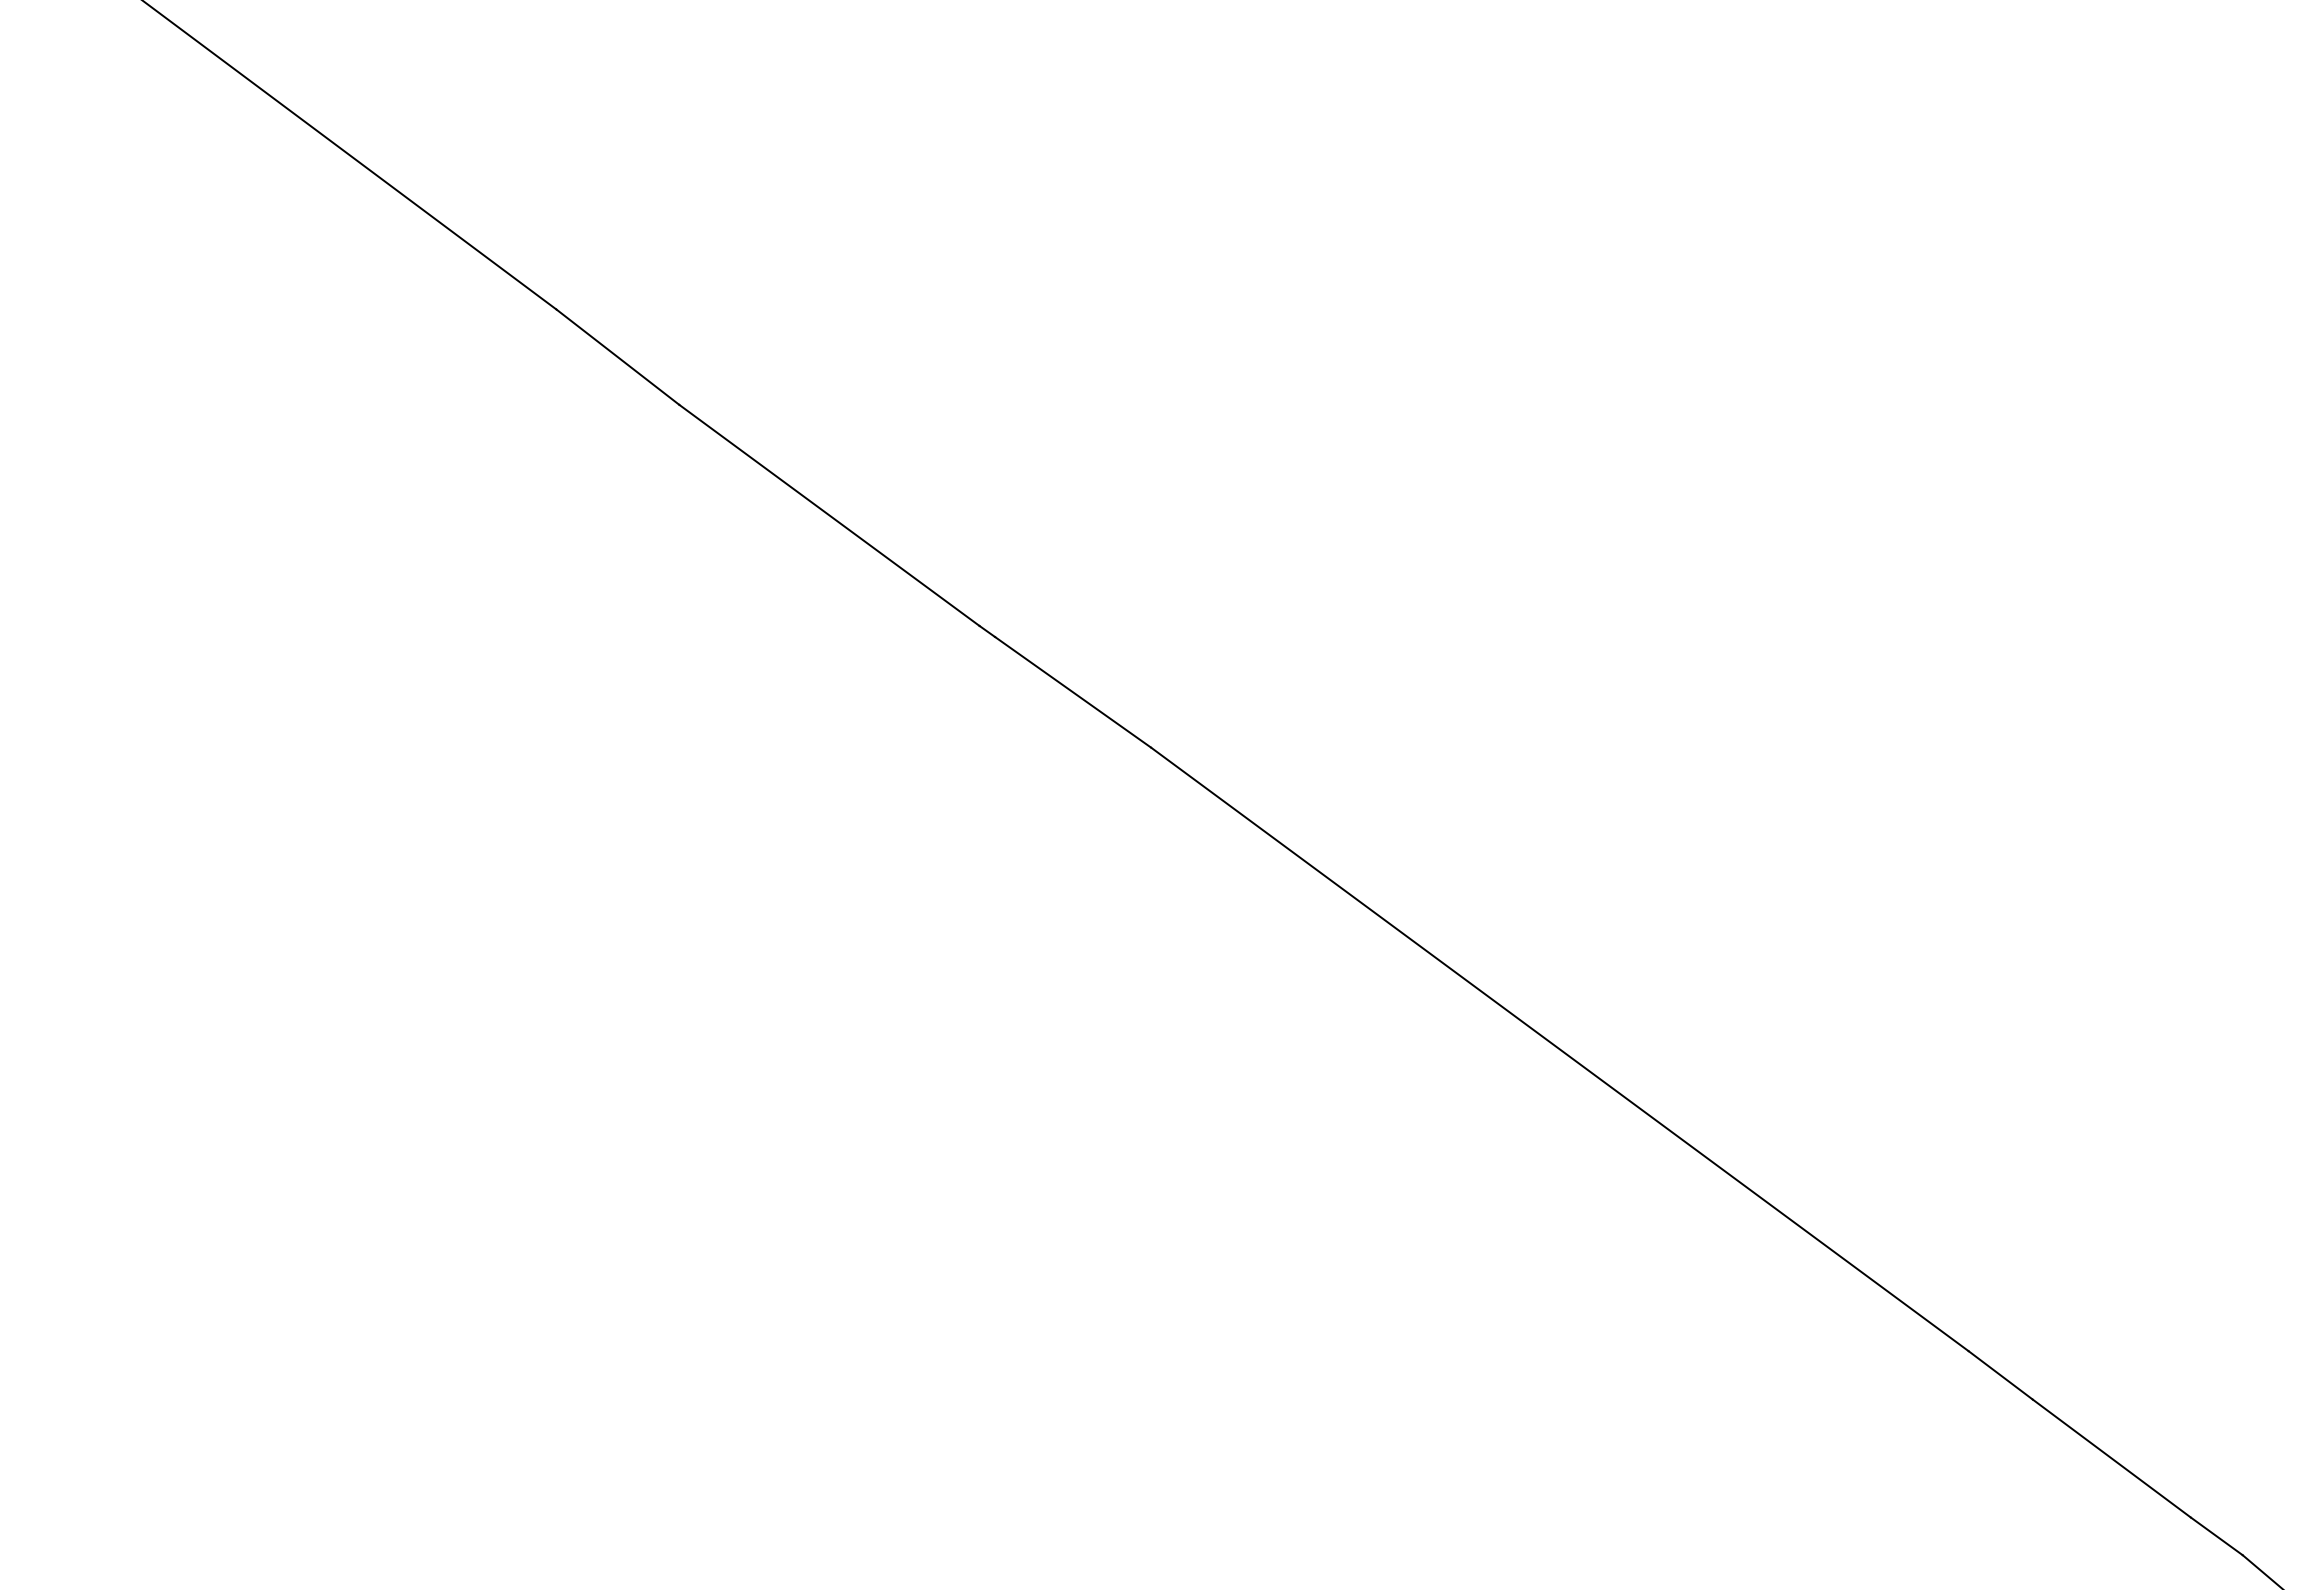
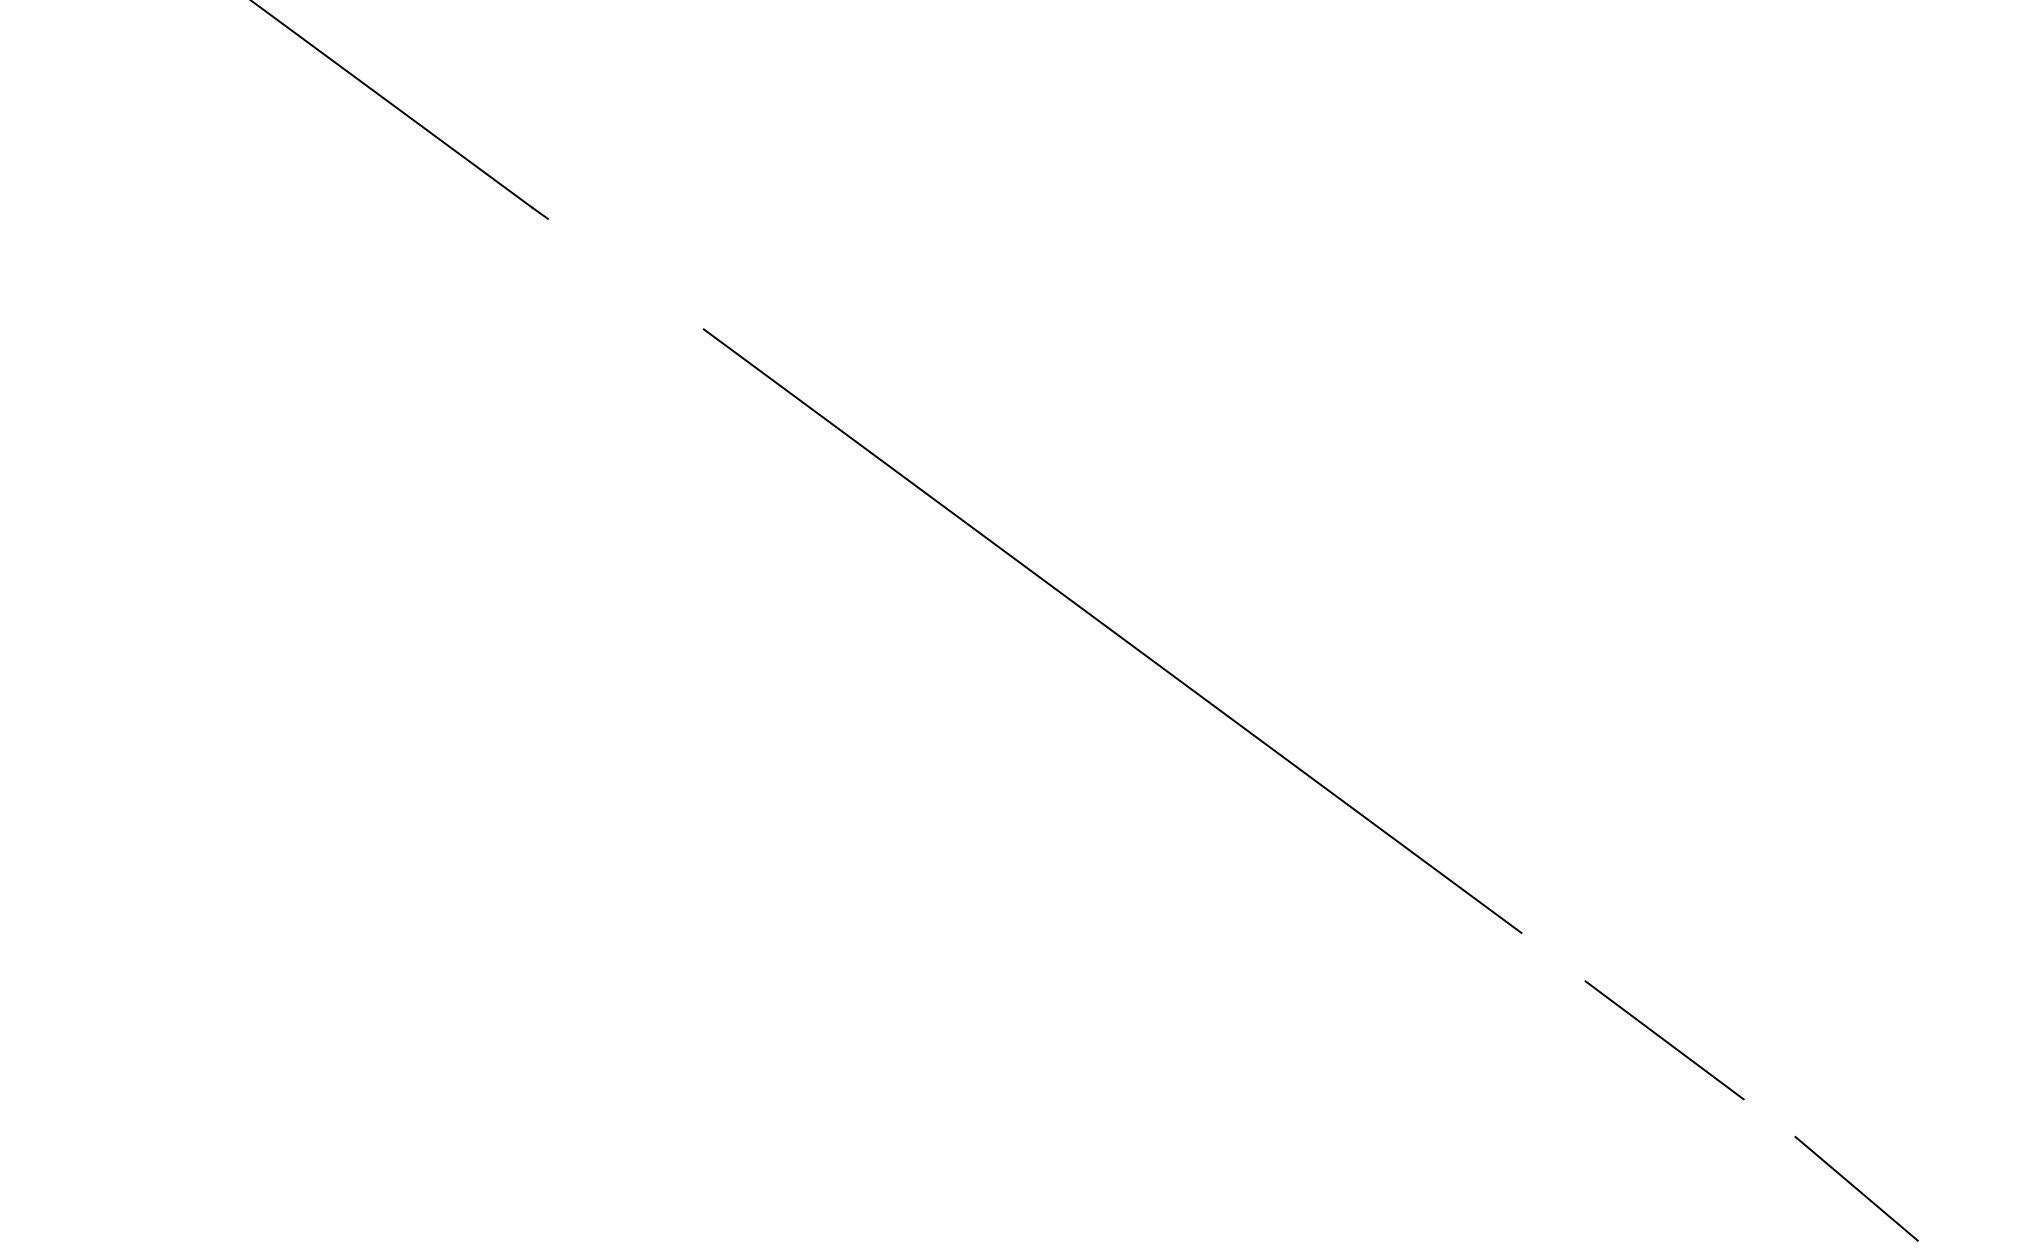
line: (1073, 692) -> (626, 274), removed
line: (2000, 1375) -> (1553, 957), removed
line: (2216, 1536) -> (1769, 1118), removed

